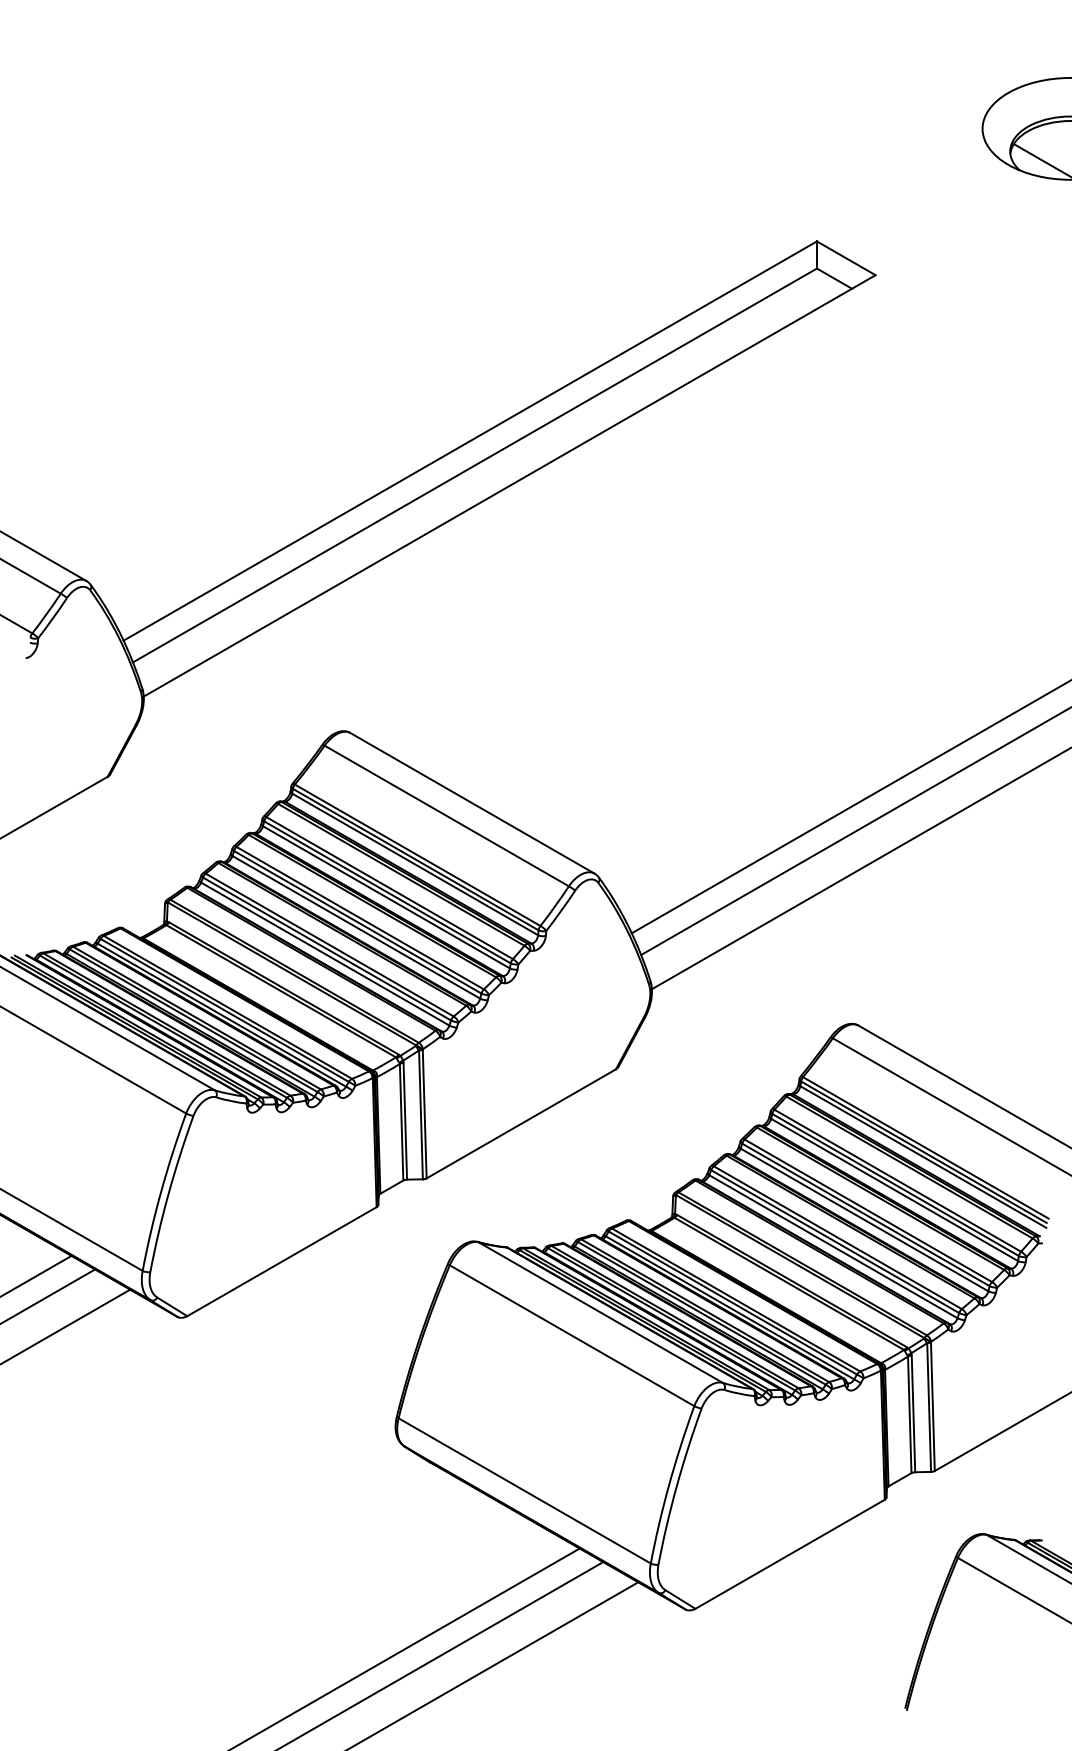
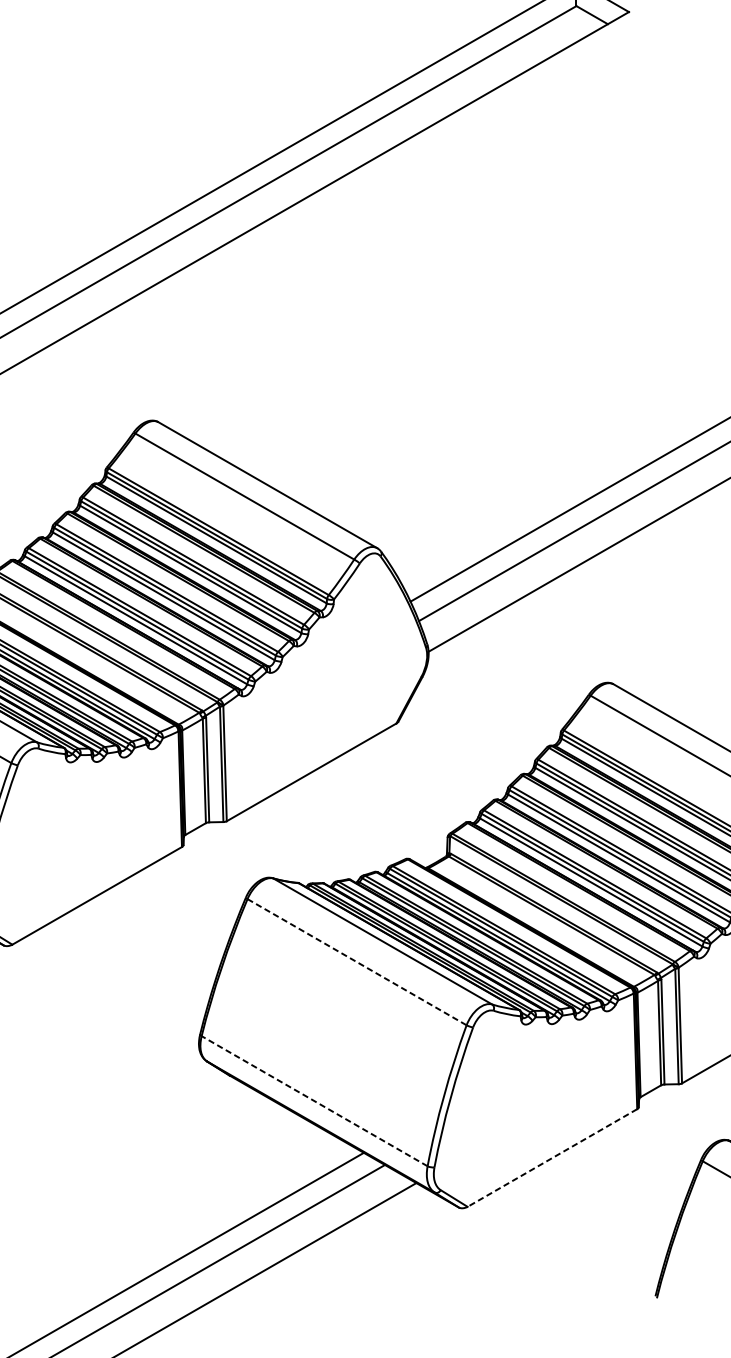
line: (572, 1335) -> (357, 961), solid -> dashed
line: (524, 1490) -> (314, 1100), solid -> dashed
line: (789, 1554) -> (551, 1158), solid -> dashed

